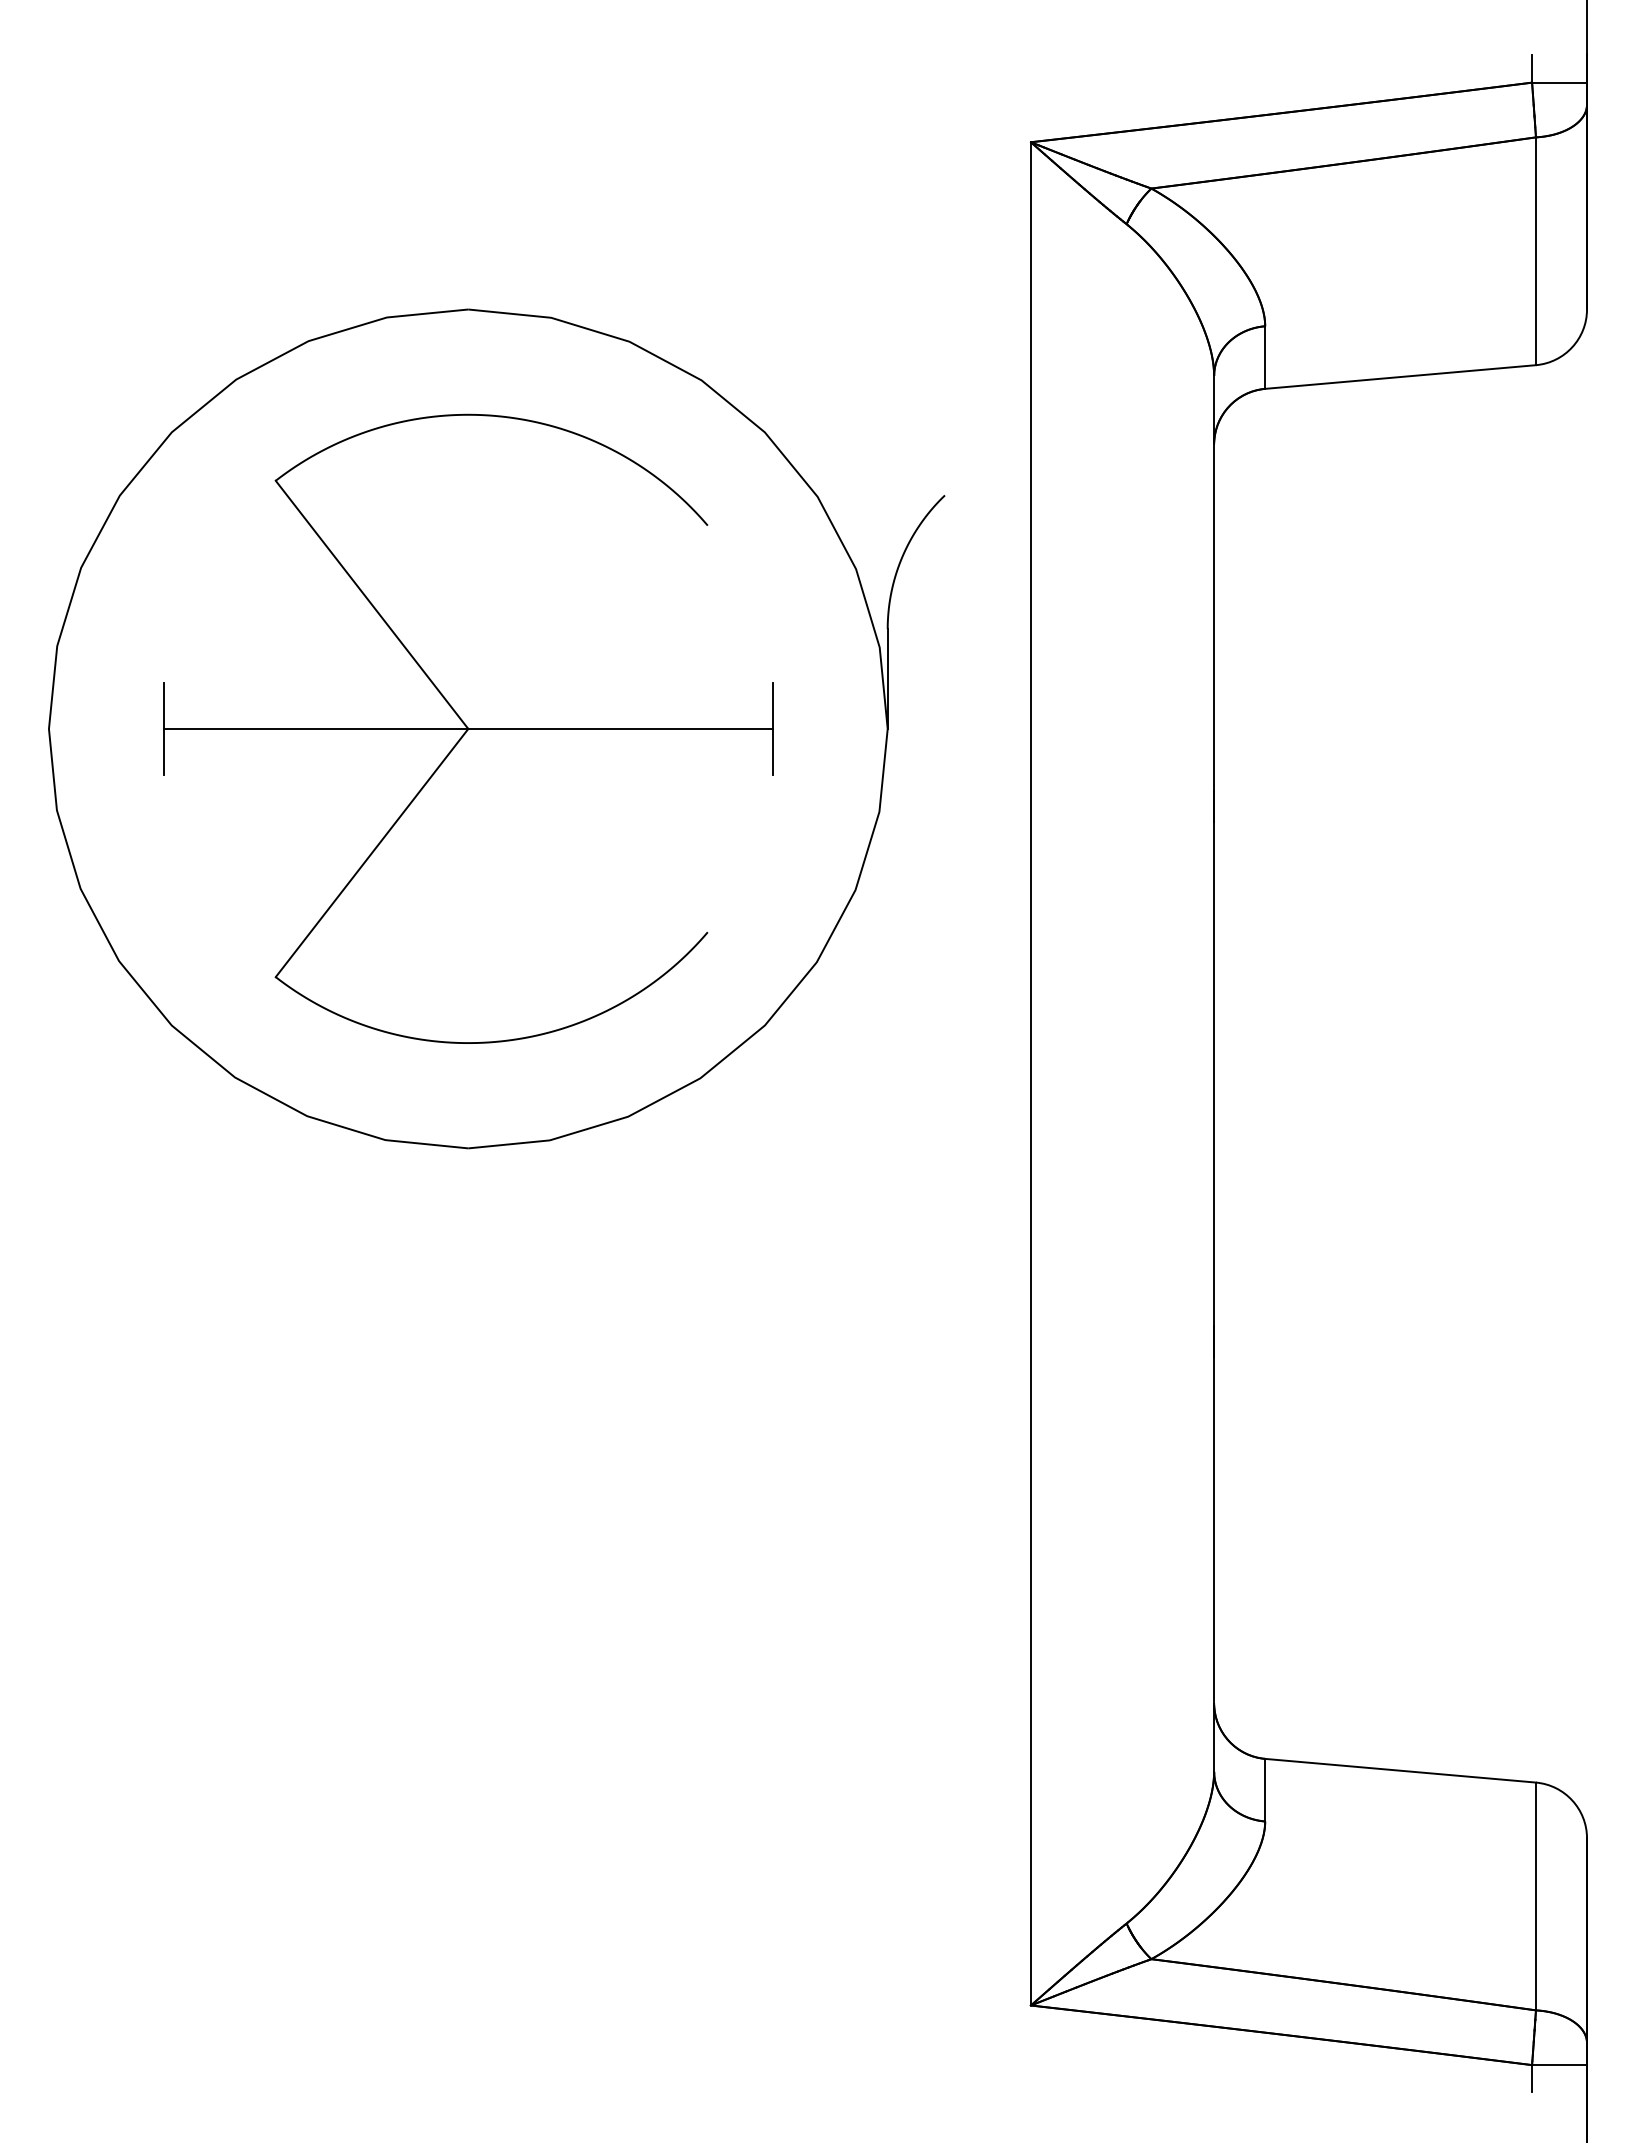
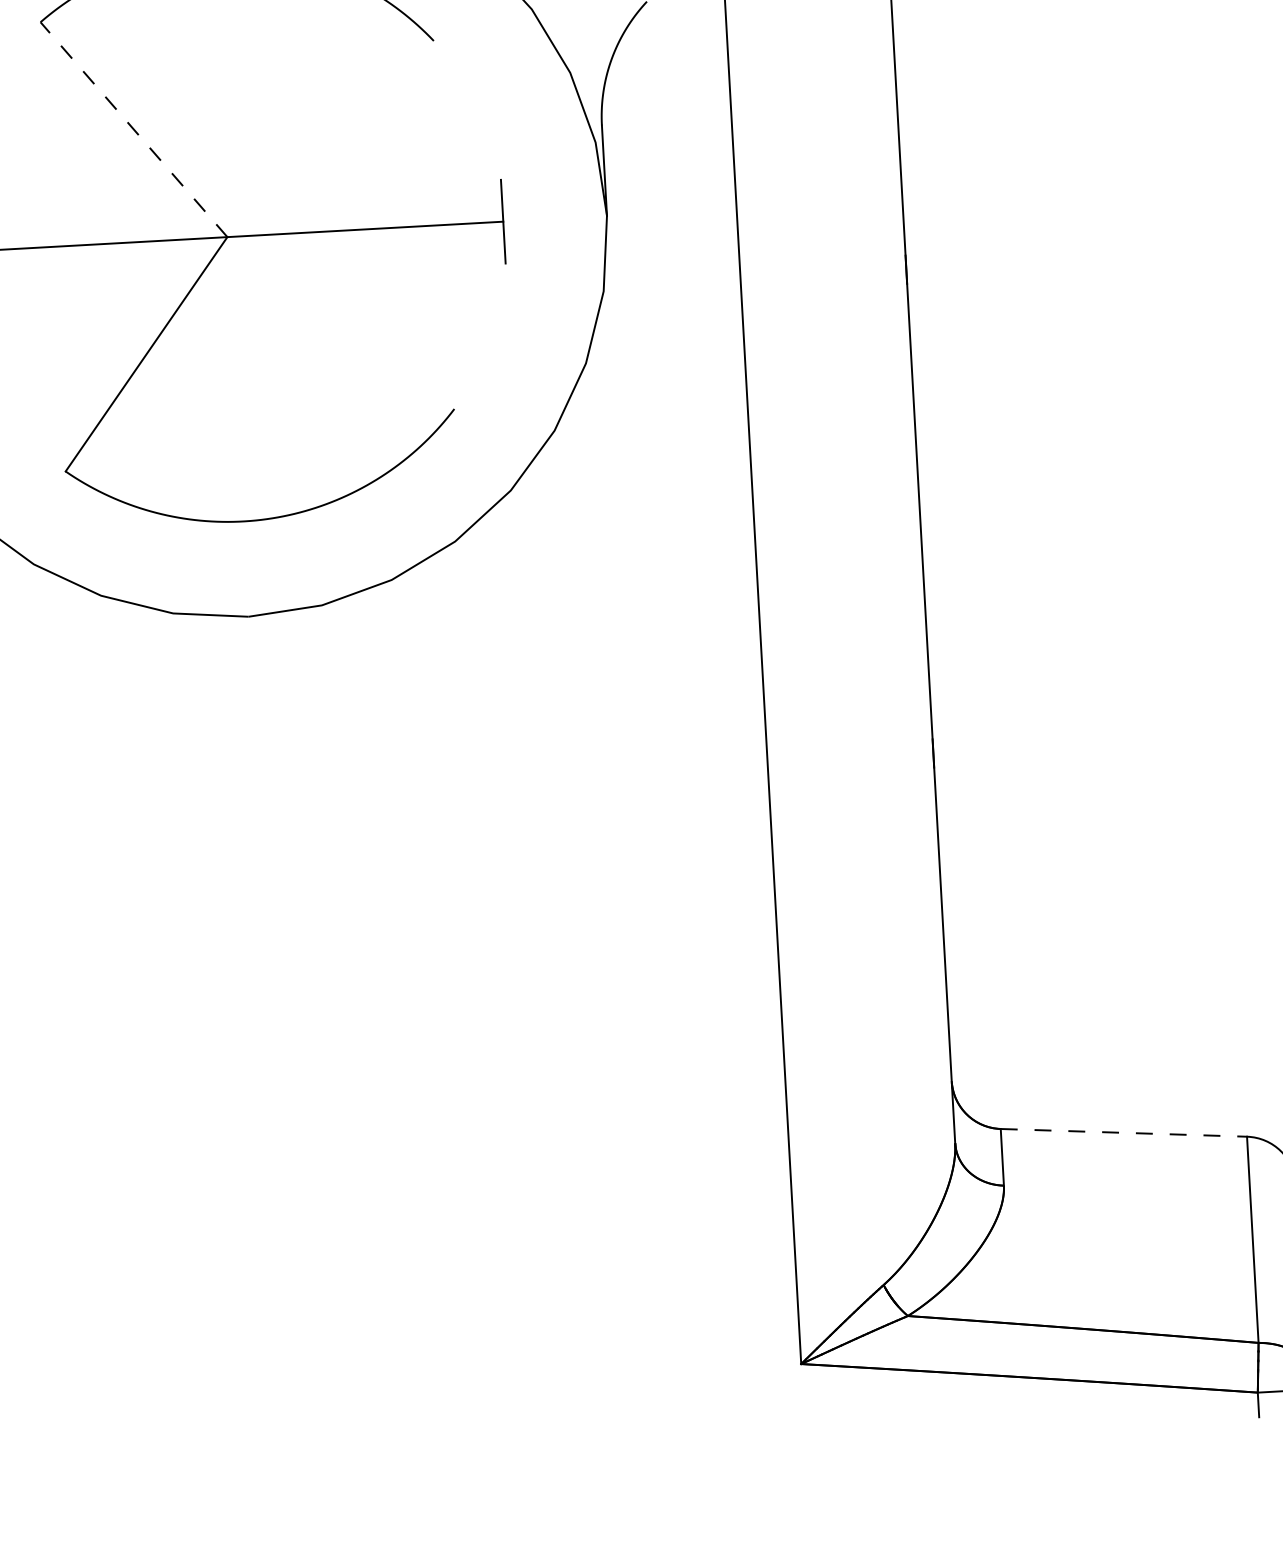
line: (371, 604) -> (133, 129), solid -> dashed
line: (1400, 1770) -> (1123, 1132), solid -> dashed

